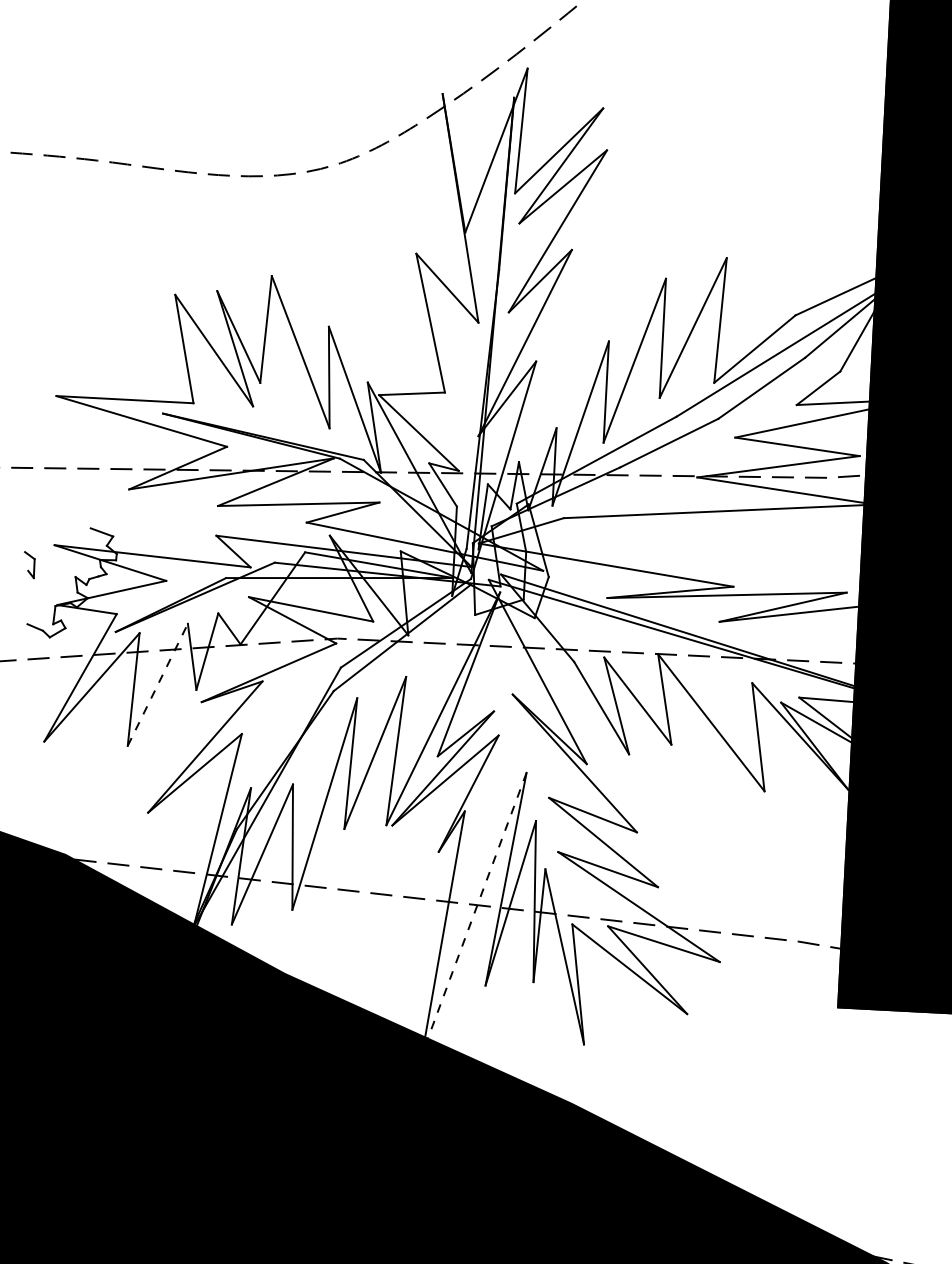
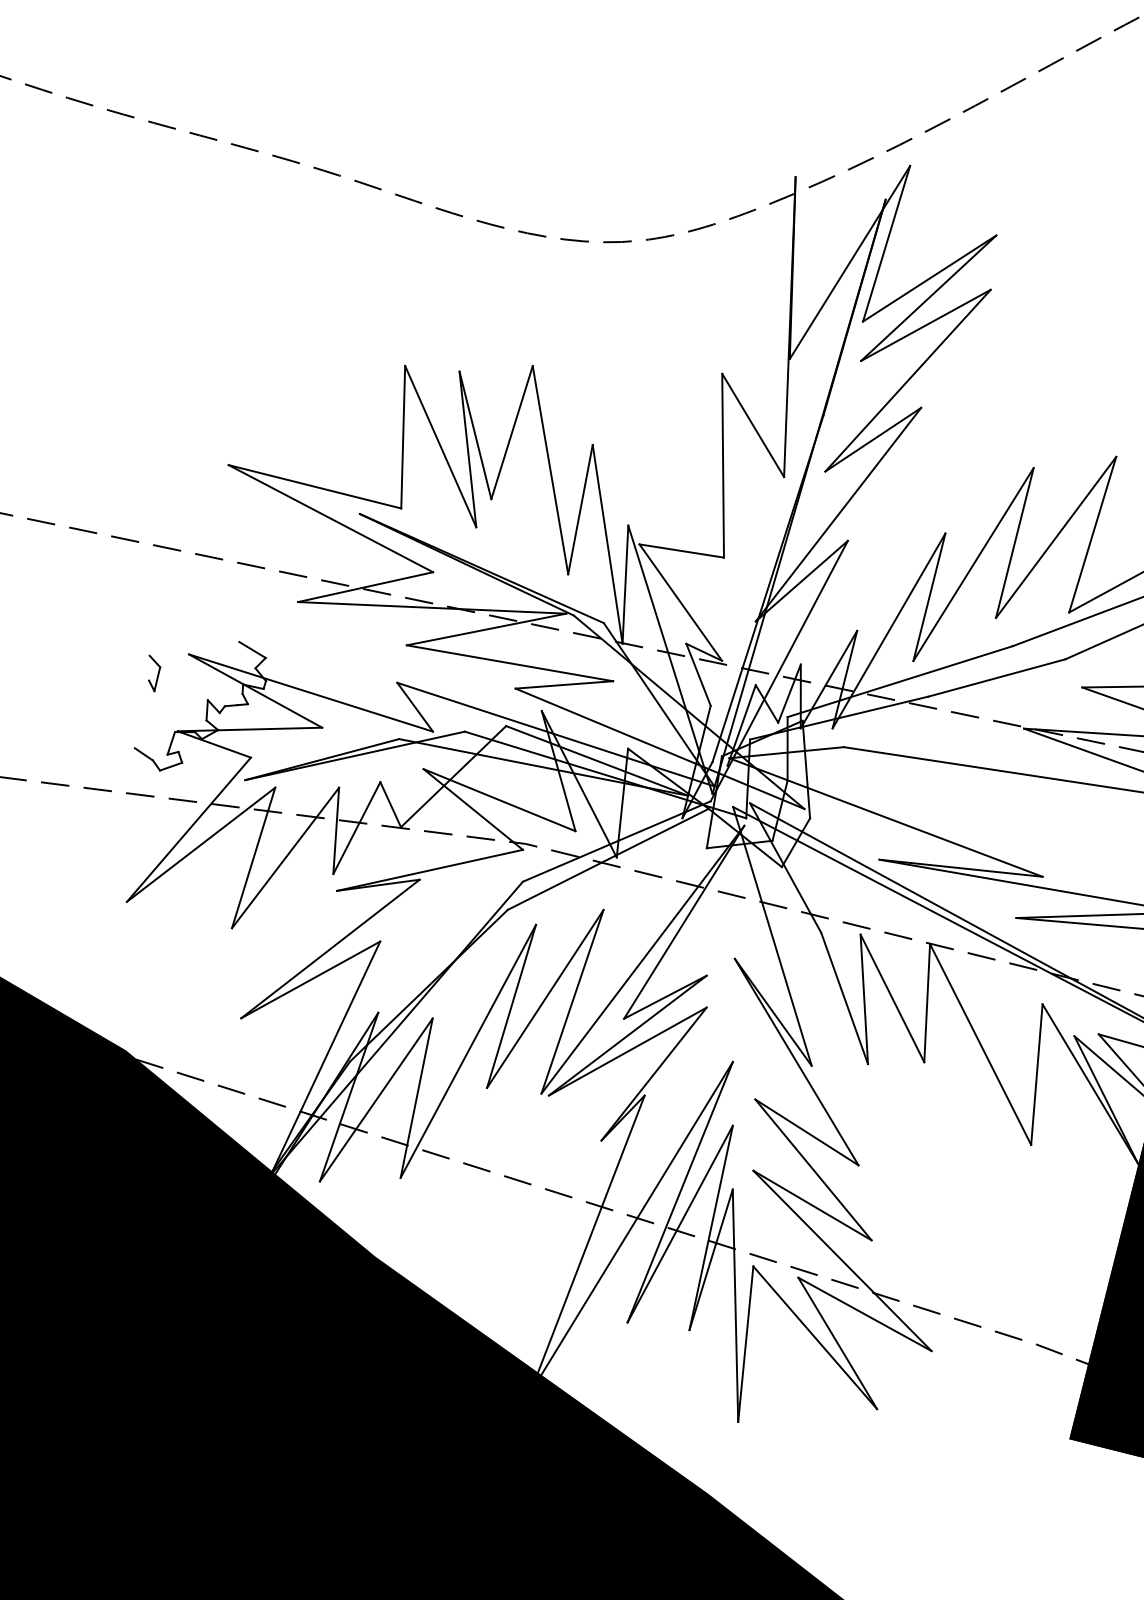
line: (158, 684) -> (286, 857), dashed -> solid
line: (474, 913) -> (631, 1228), dashed -> solid

